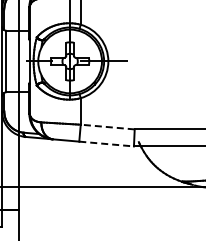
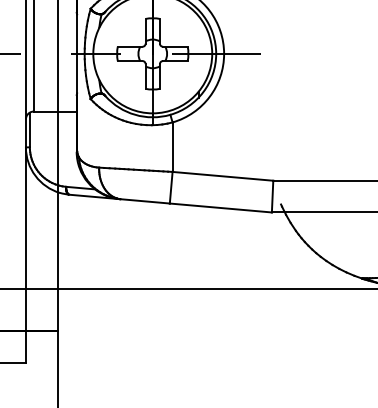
line: (107, 127) -> (222, 177), dashed -> solid
line: (107, 144) -> (222, 208), dashed -> solid

